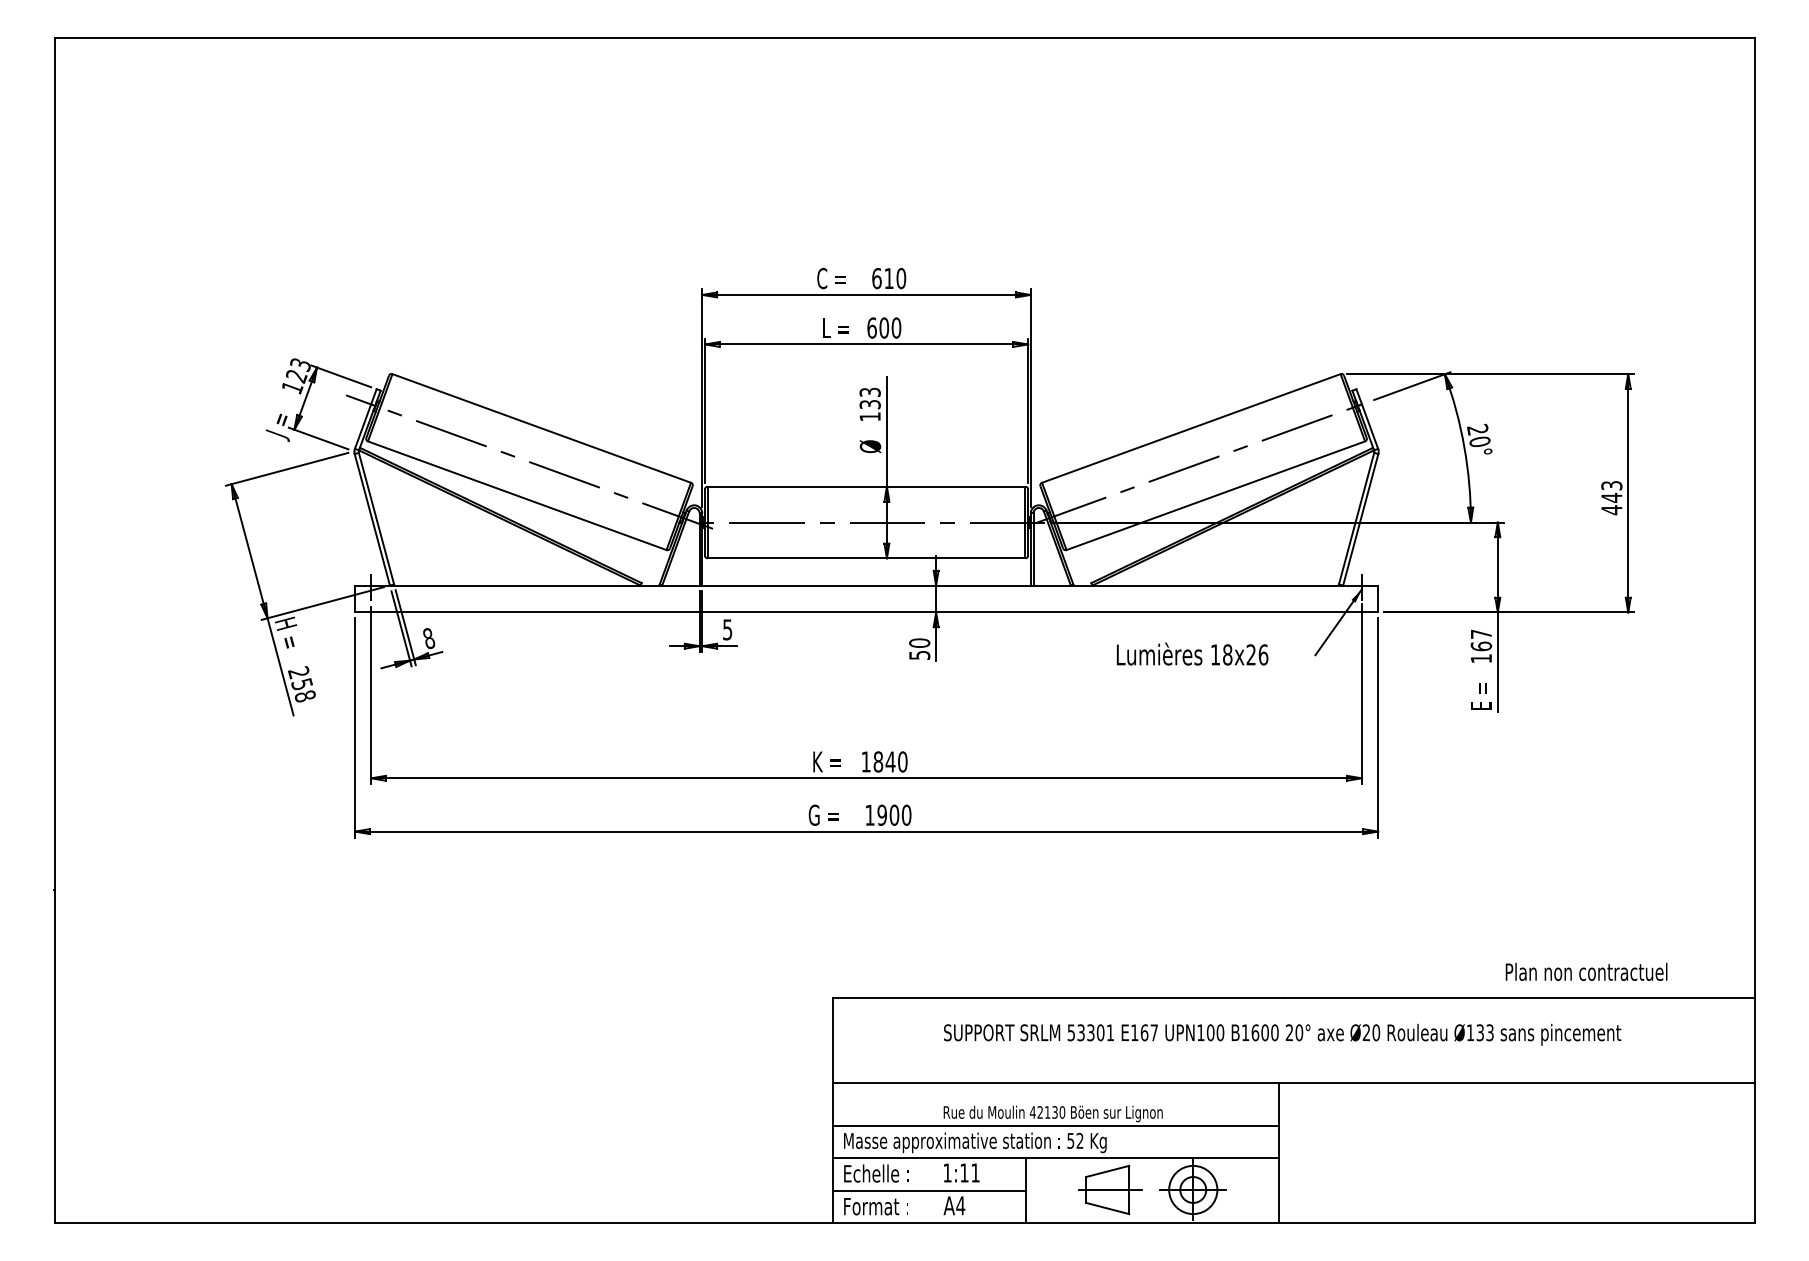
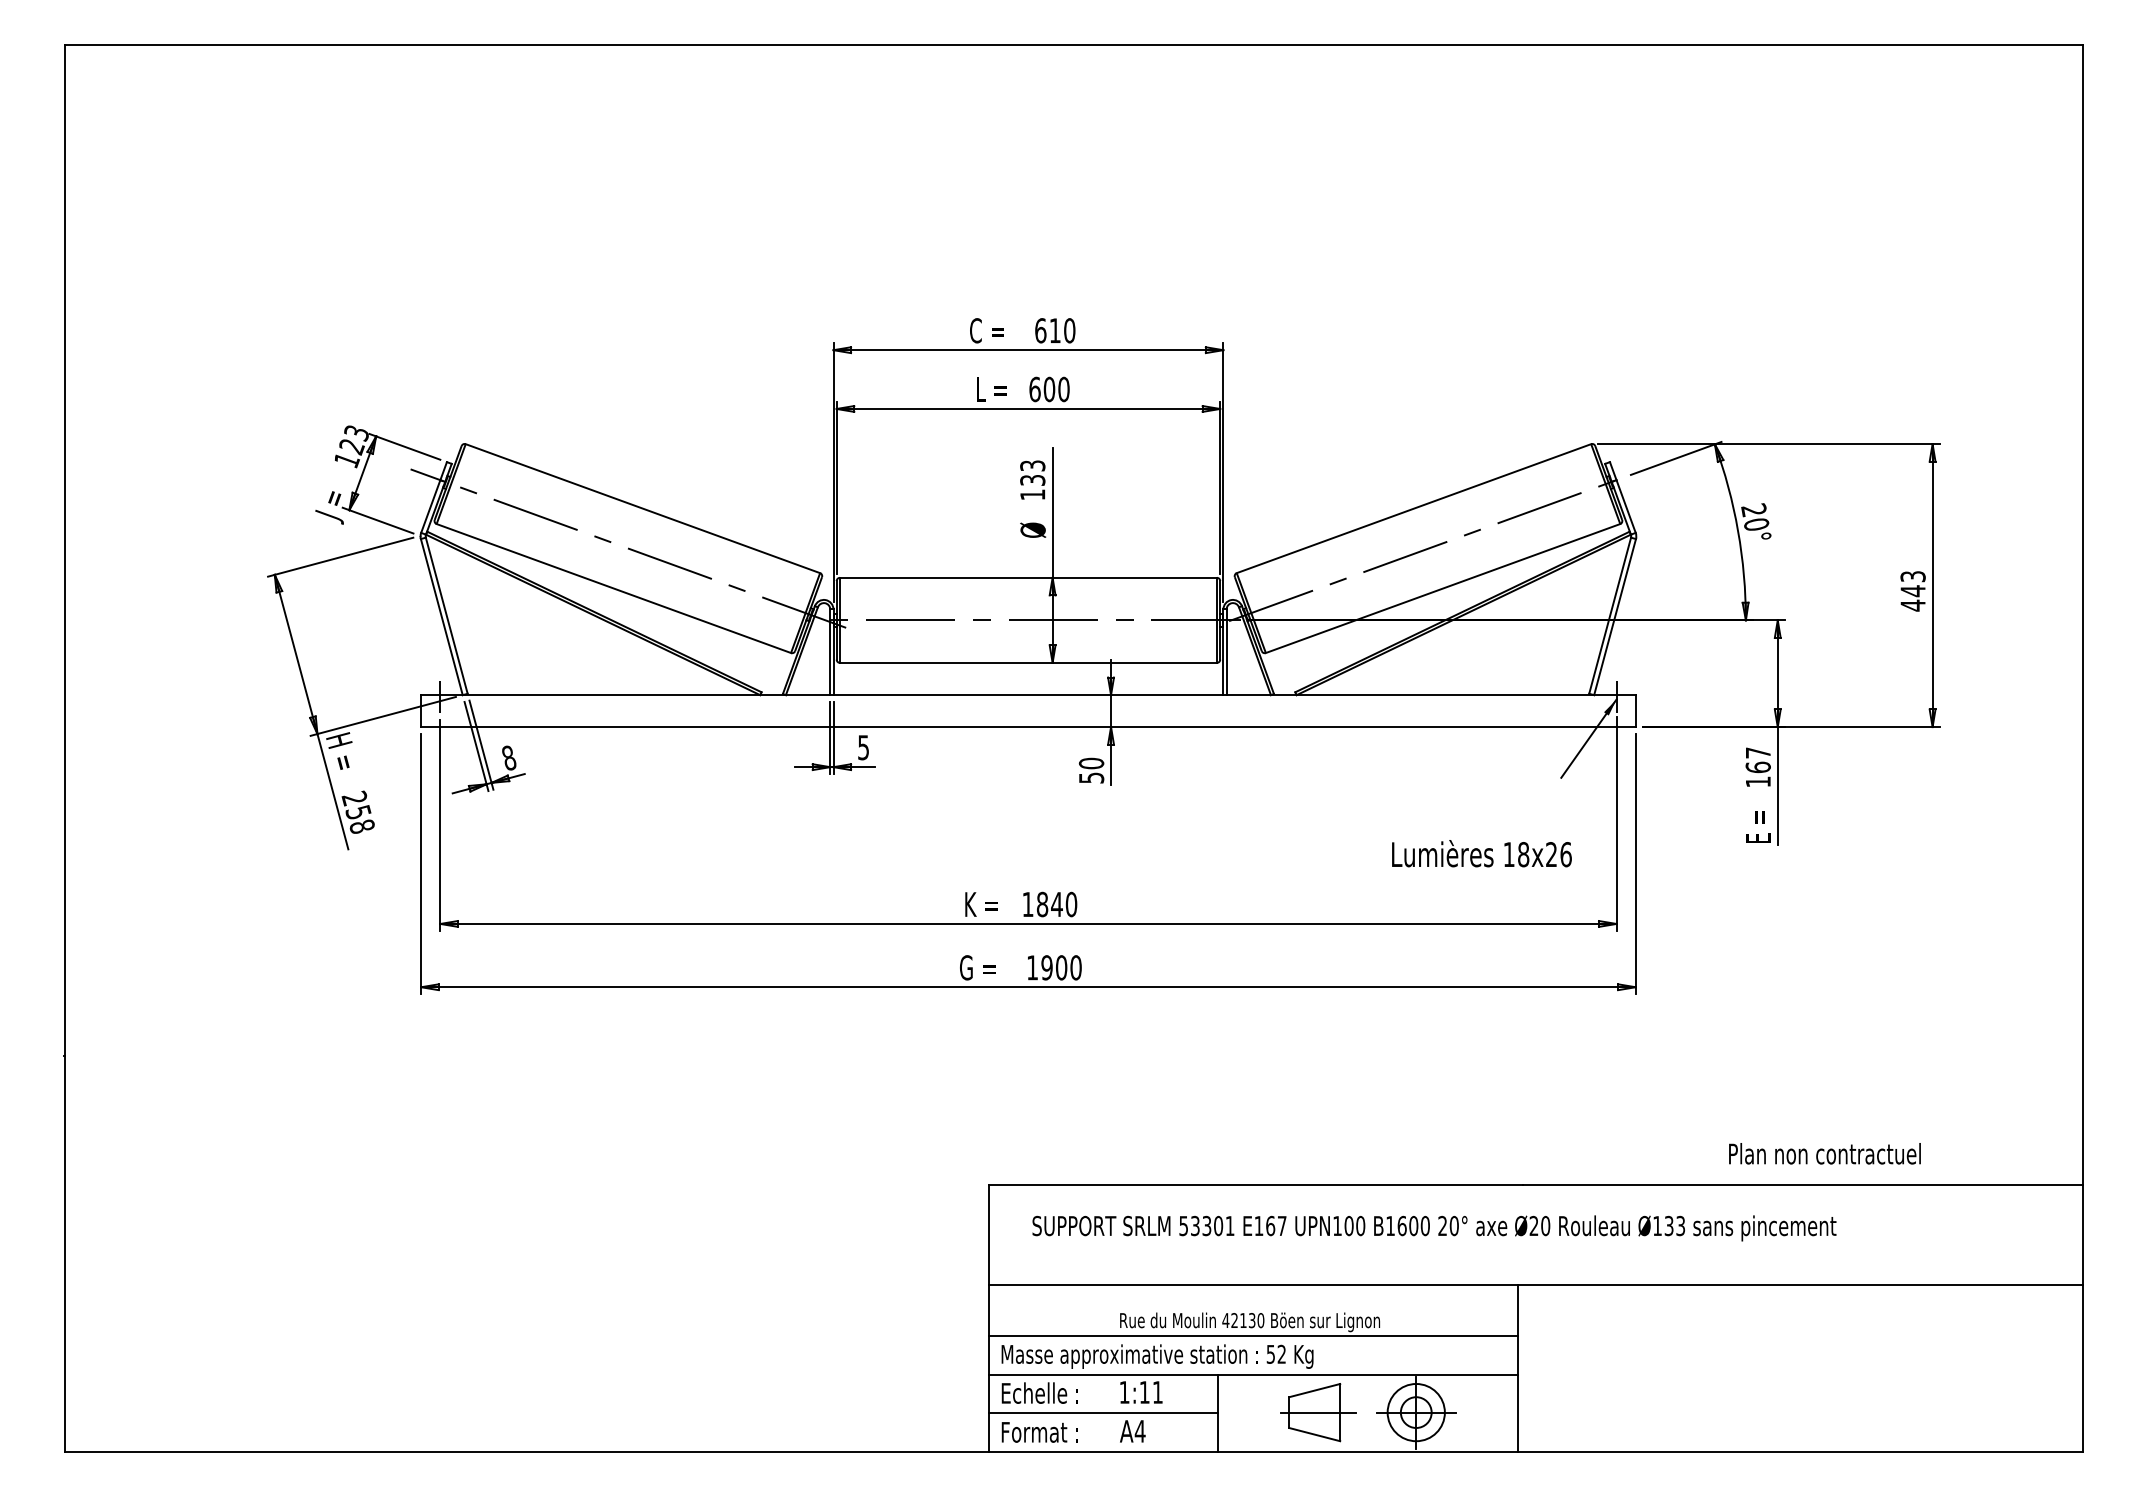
text: (1192, 653) -> (1481, 852), moved
text: (1586, 971) -> (1824, 1153), moved
text: (1282, 1034) -> (1434, 1228), moved

